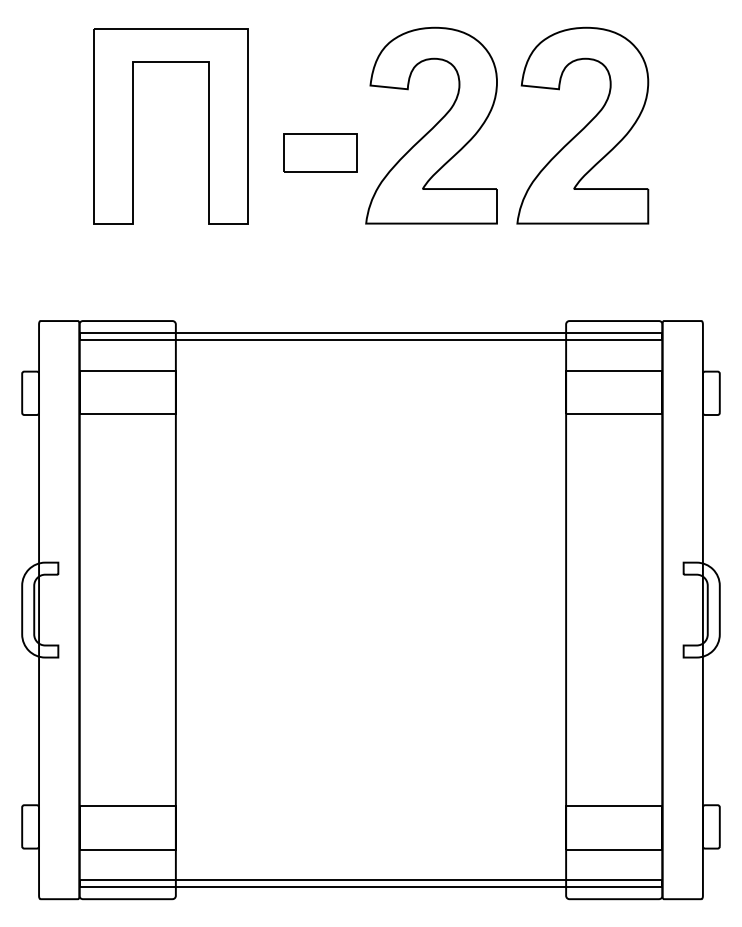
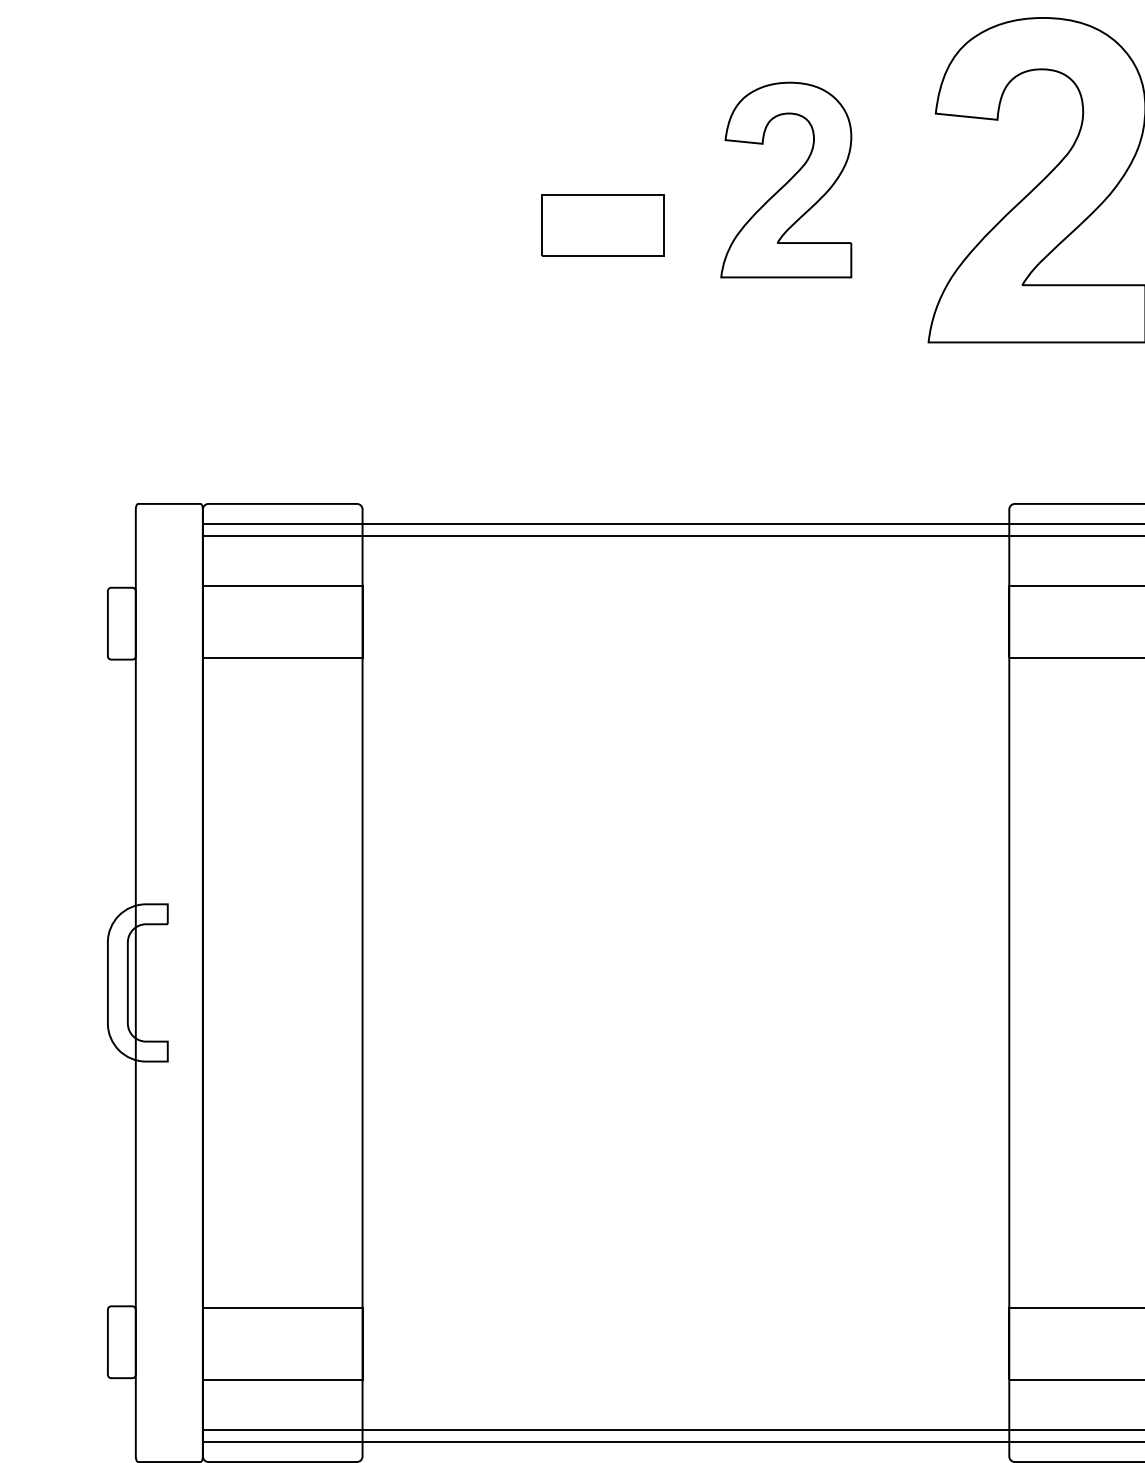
part: (431, 125) -> (786, 179), size x0.6
part: (133, 126) -> (292, 181), removed

